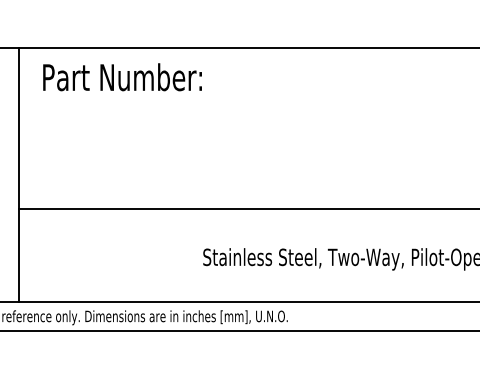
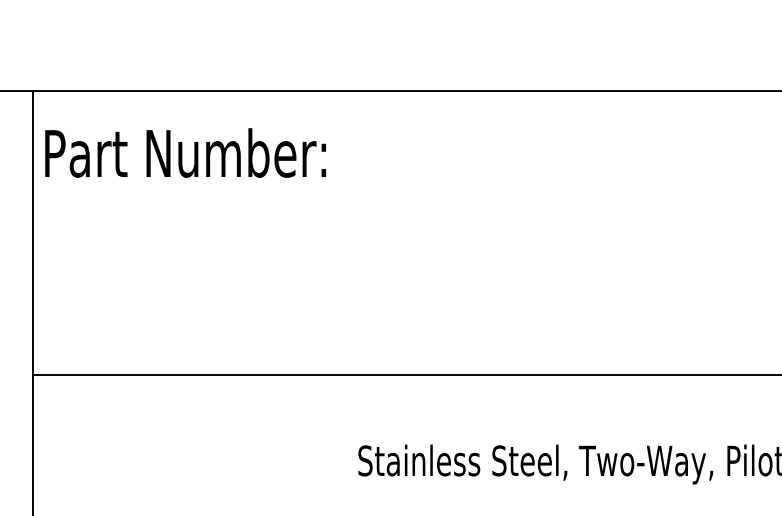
text: (122, 77) -> (185, 153), moved

